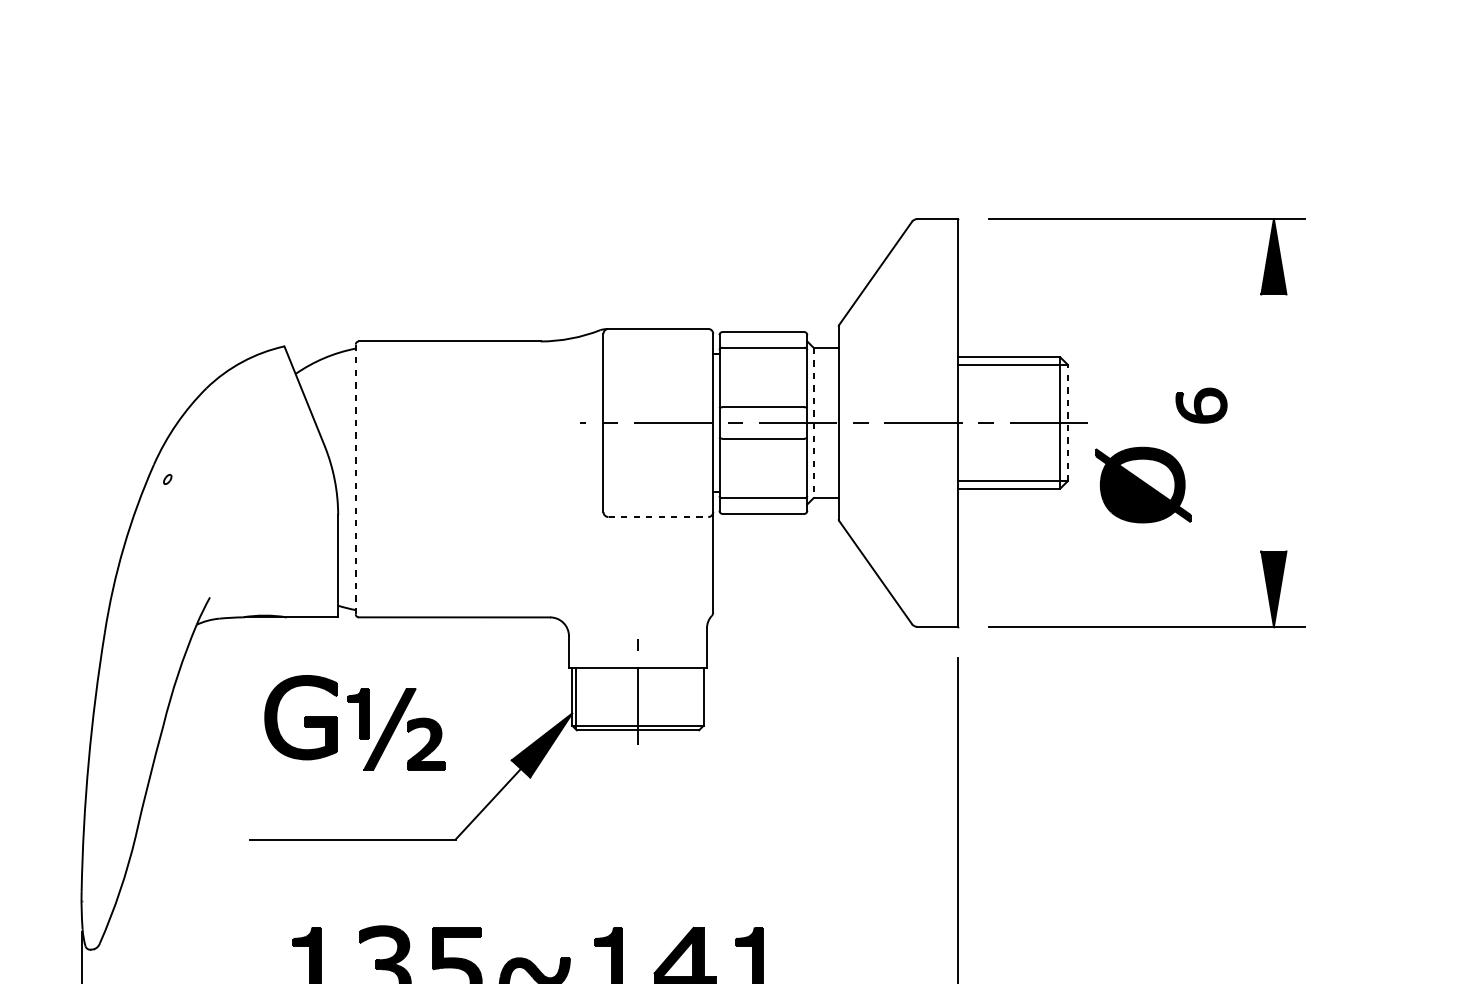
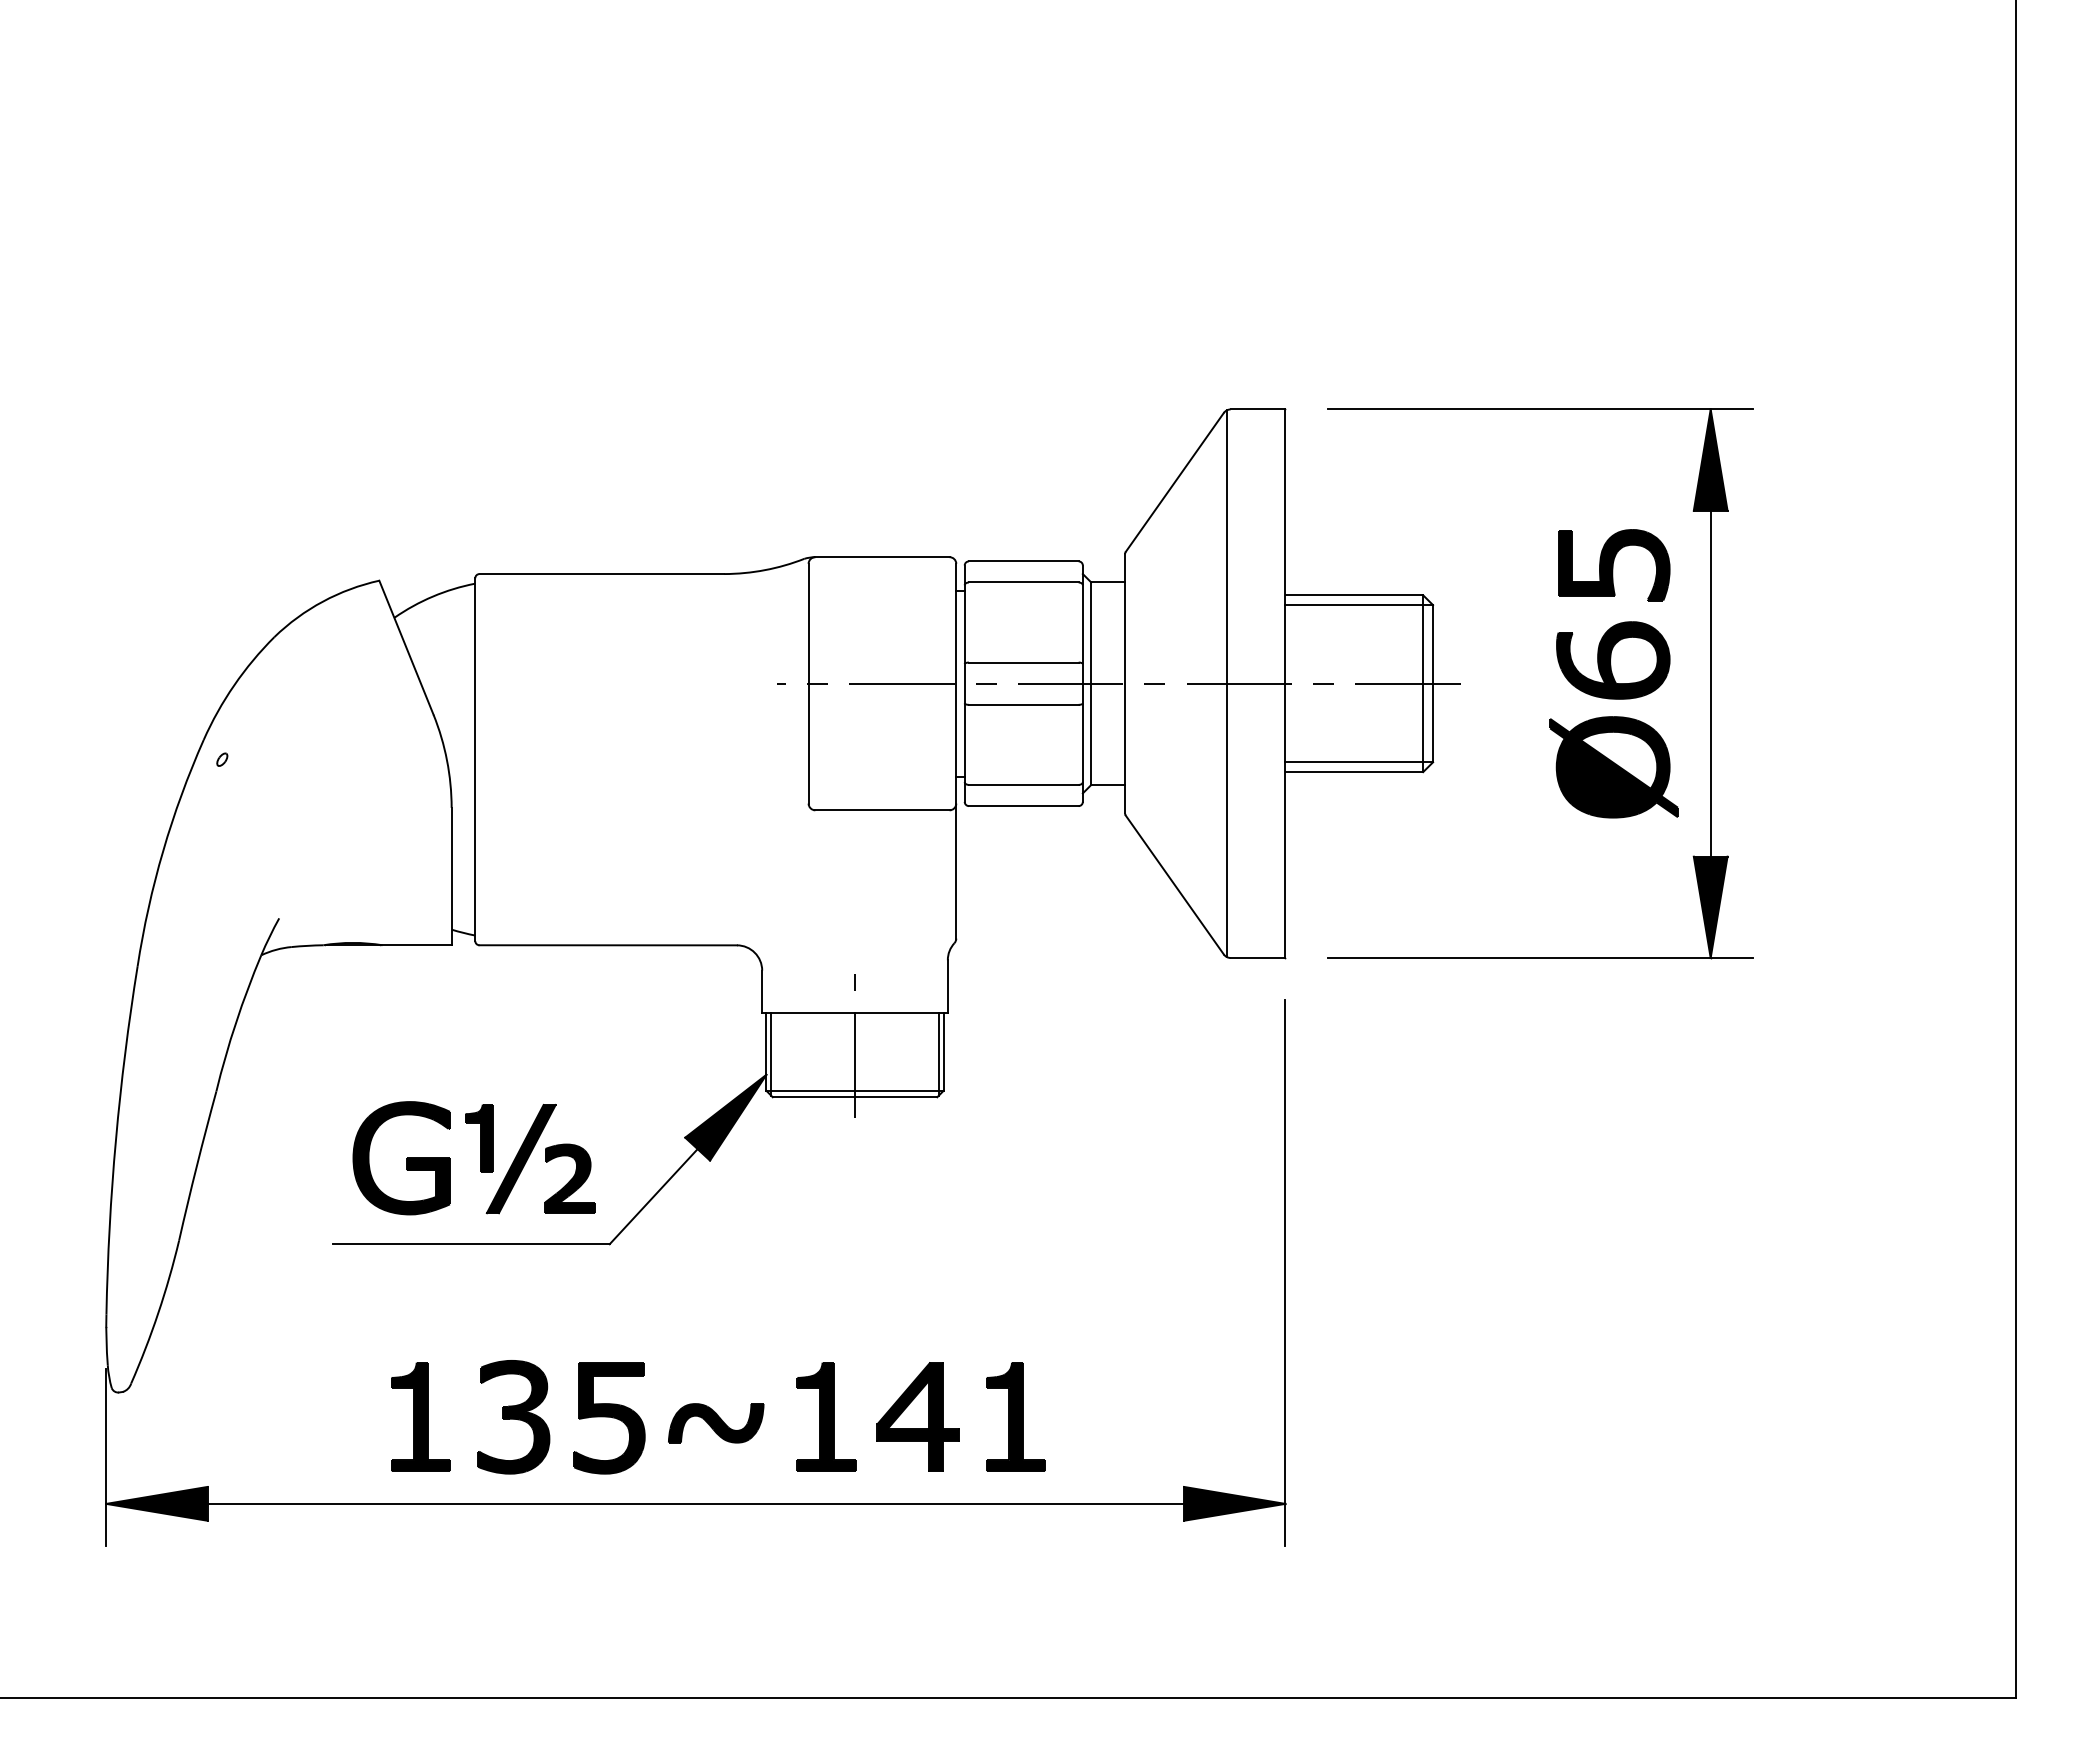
part: (1202, 335) -> (1614, 565), added
part: (1201, 405) -> (1613, 660), size x1.67
line: (914, 422) -> (1226, 683), added
line: (1067, 422) -> (1433, 683), dashed -> solid
line: (1273, 422) -> (1710, 683), added
line: (813, 423) -> (1091, 684), dashed -> solid
line: (355, 480) -> (475, 760), dashed -> solid
part: (1142, 485) -> (1613, 767), moved
line: (658, 517) -> (882, 810), dashed -> solid
line: (700, 697) -> (938, 1053), added
part: (300, 717) -> (401, 1158), moved
part: (396, 729) -> (530, 1159), moved

